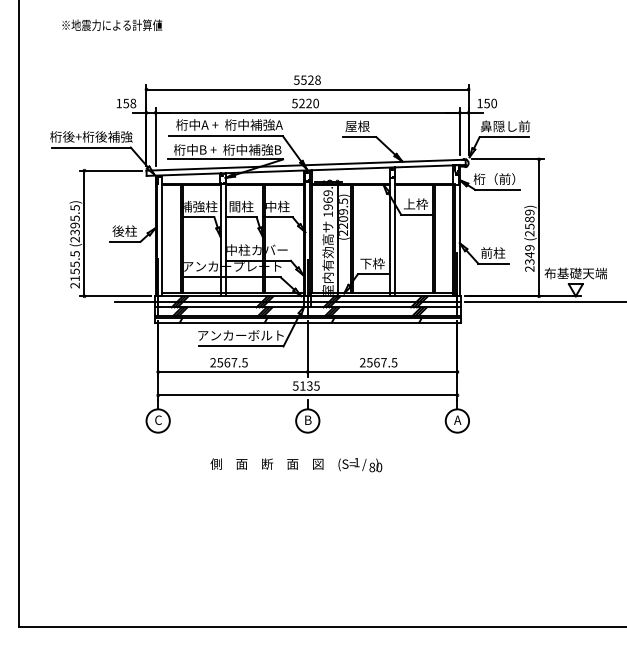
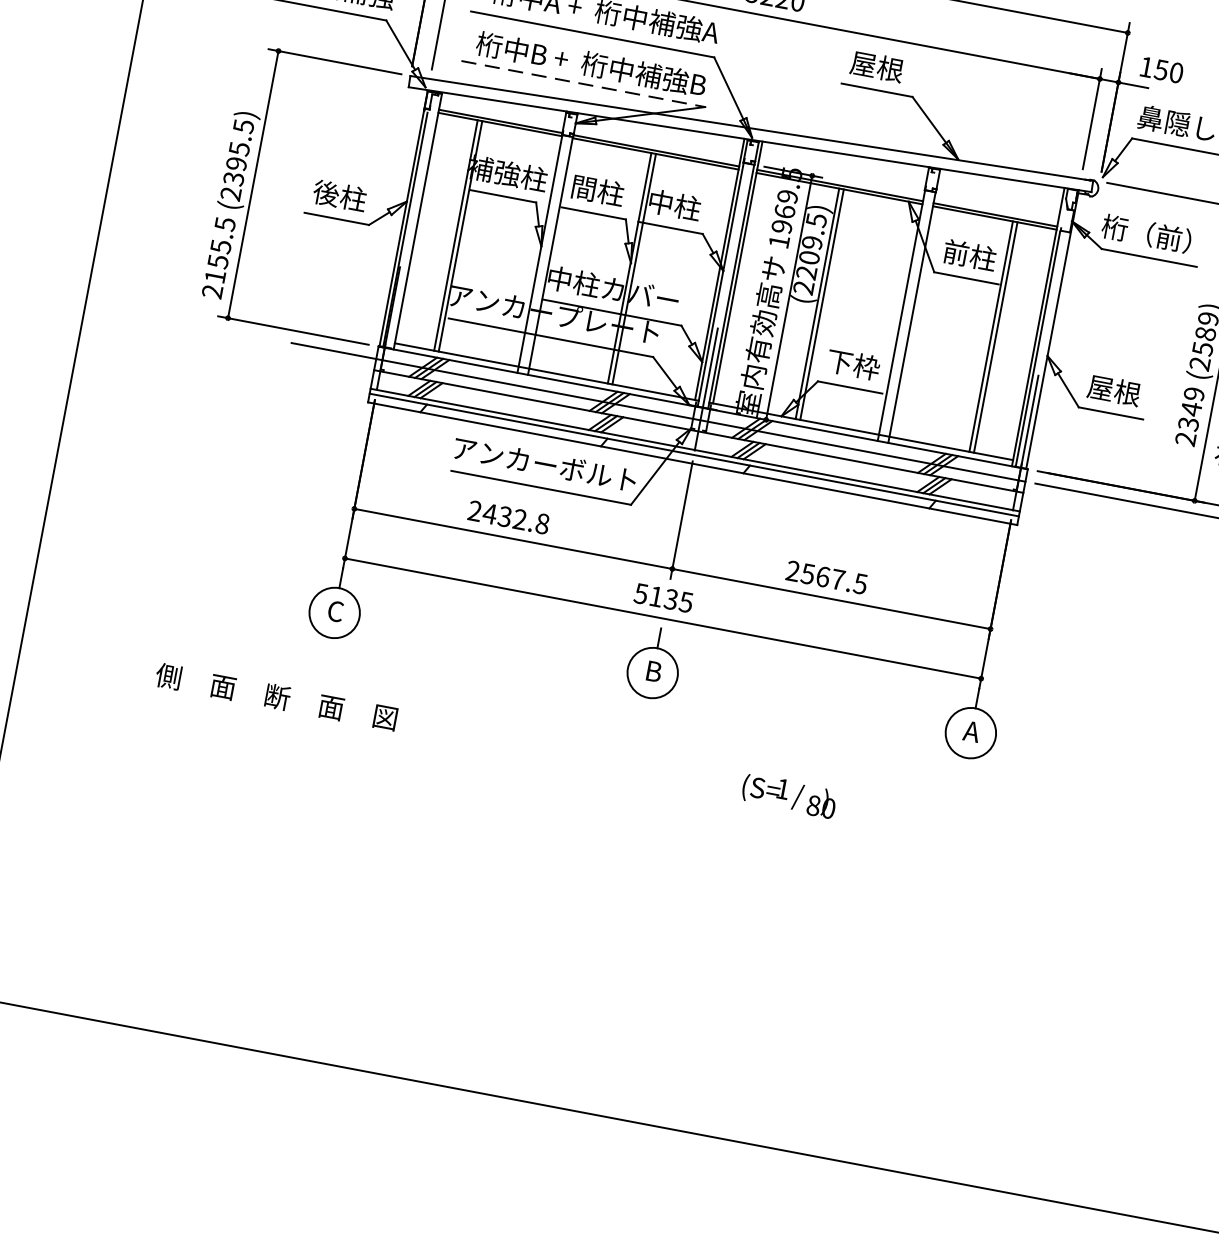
line: (226, 159) -> (584, 84), solid -> dashed
text: (415, 203) -> (969, 253), 上枠 -> 前柱
text: (493, 252) -> (1115, 389), 前柱 -> 屋根
text: (232, 362) -> (516, 518), 2567.5 -> 2432.8
text: (266, 463) -> (275, 695), moved
text: (360, 465) -> (789, 796), moved

